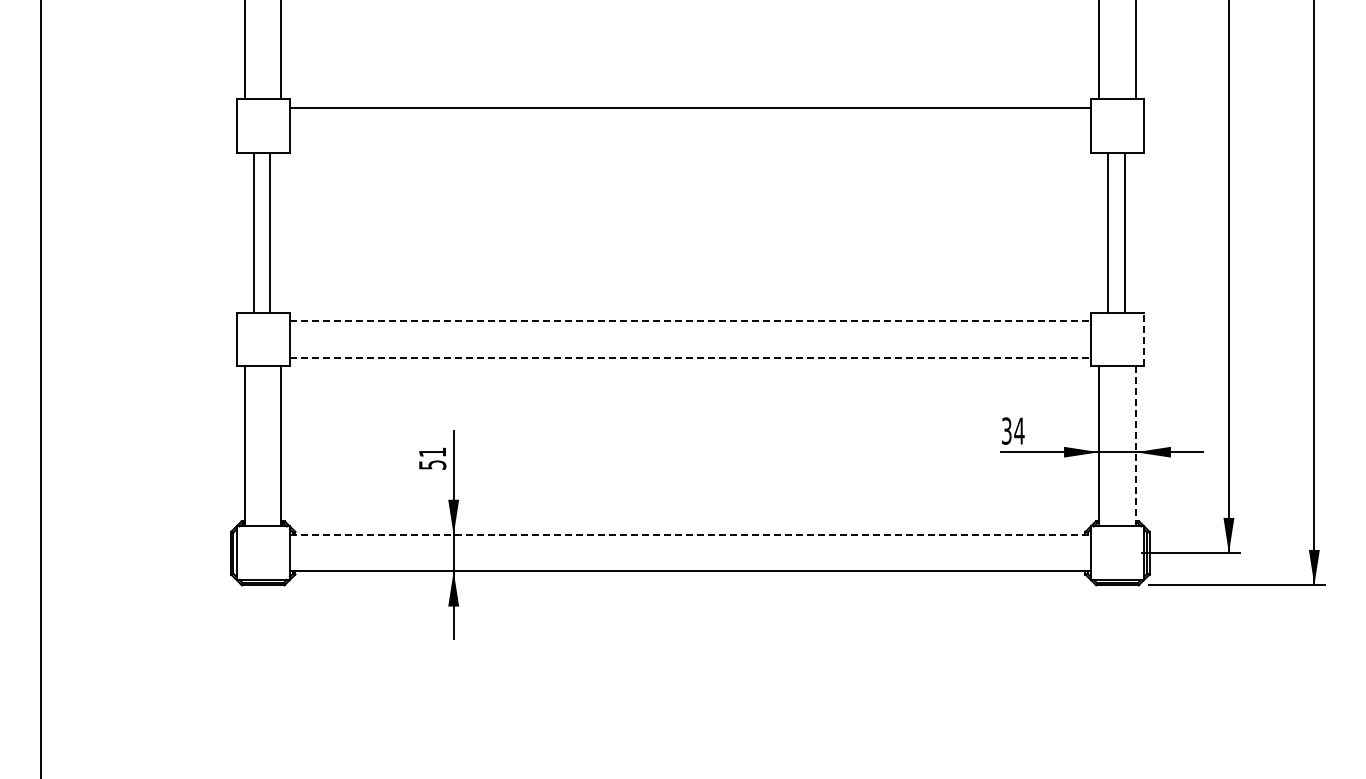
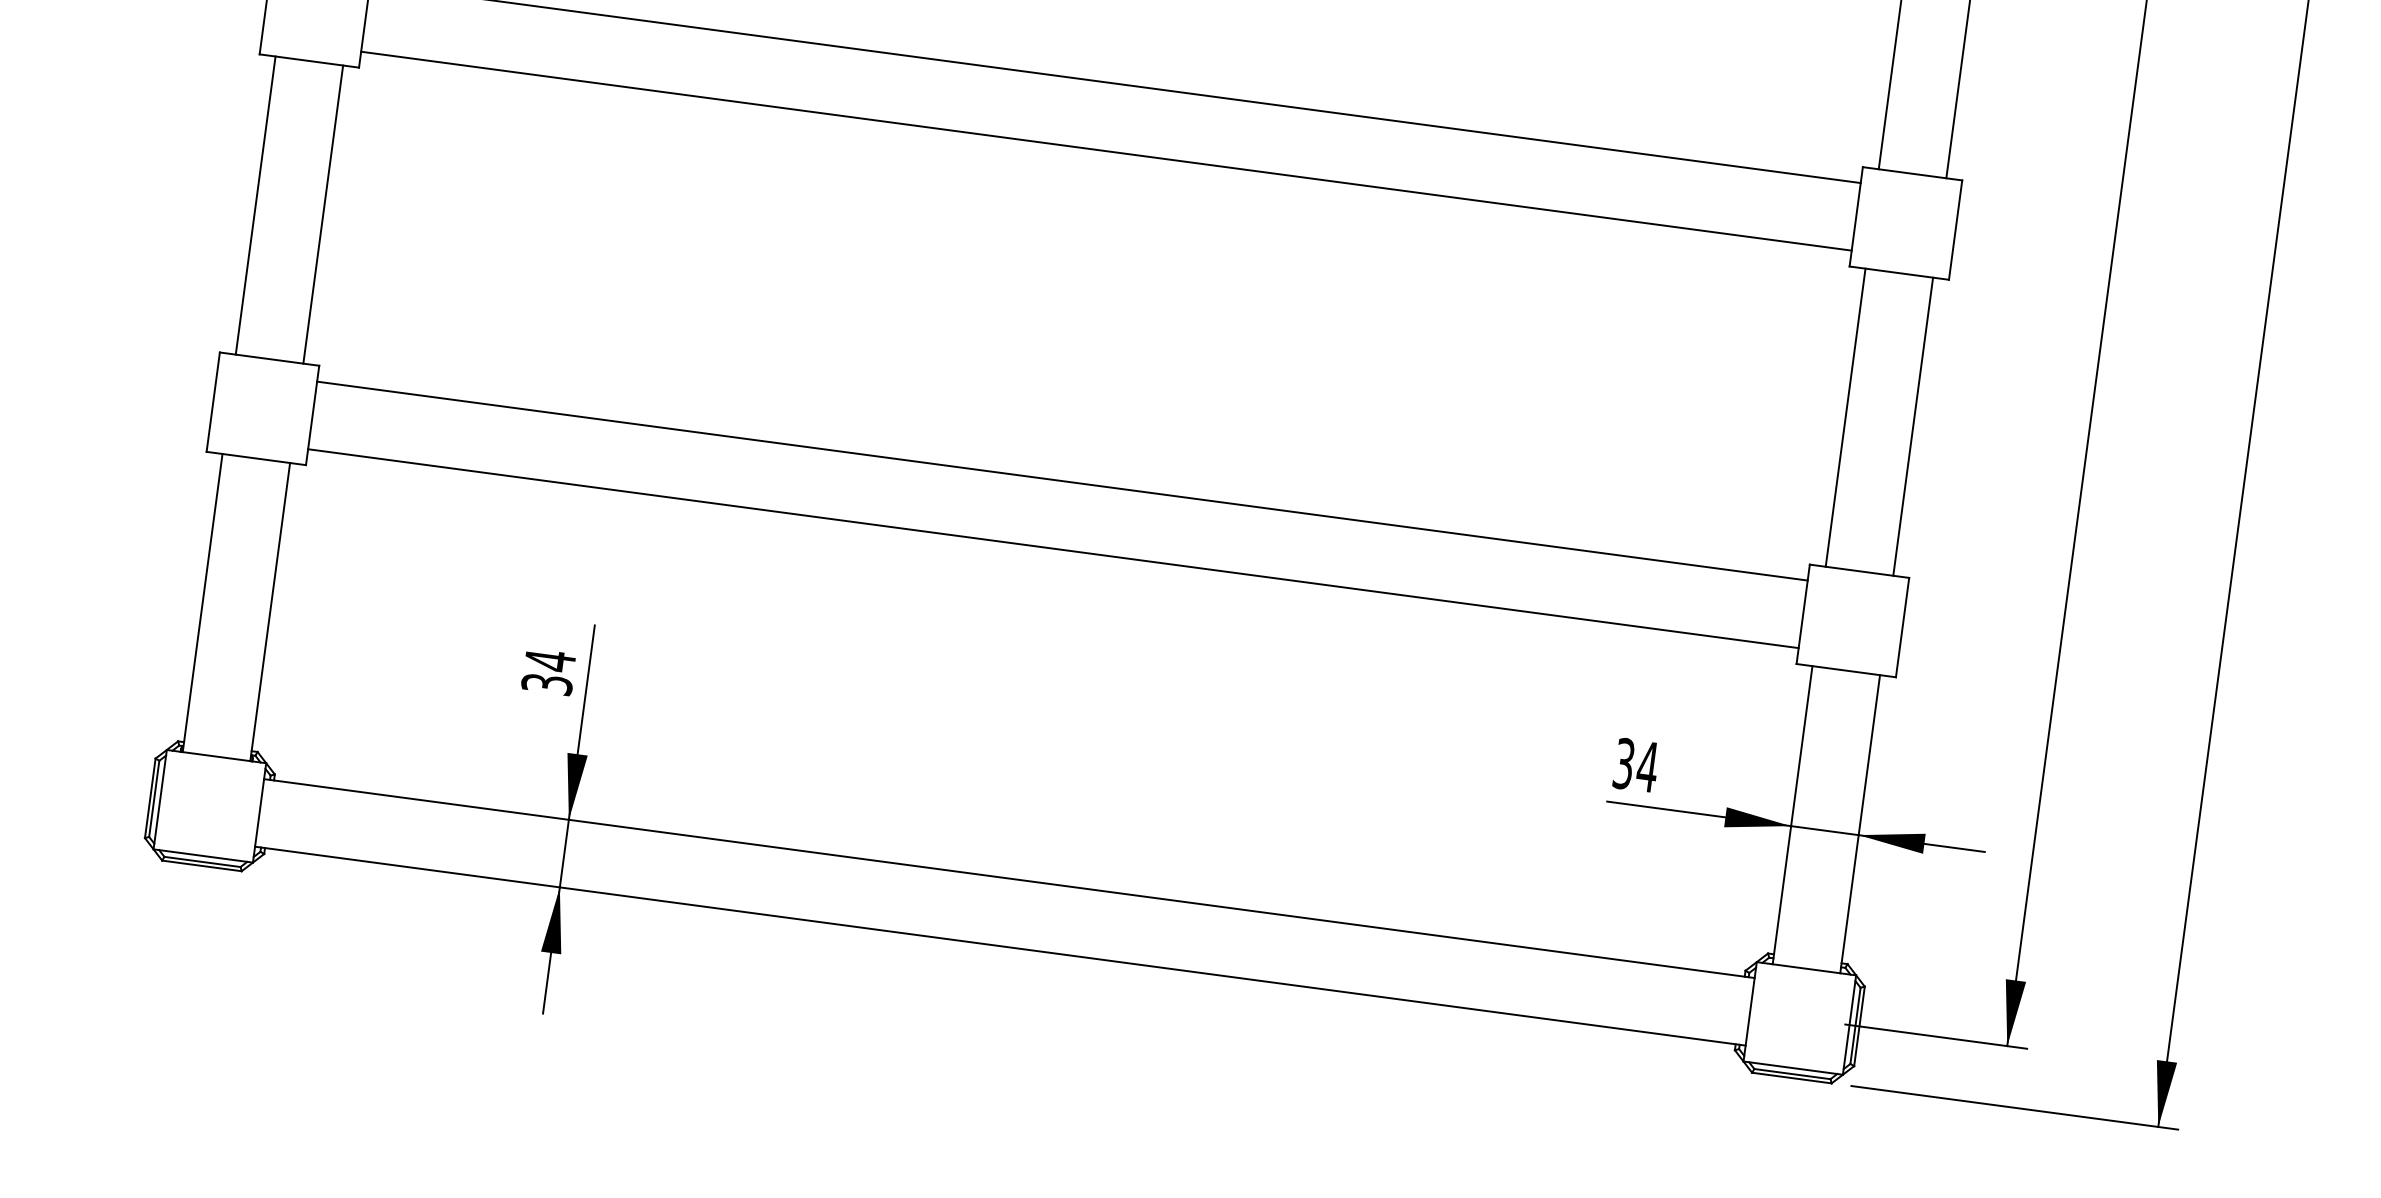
line: (689, 144) -> (1104, 151), added
line: (254, 232) -> (323, 214), moved
line: (270, 232) -> (256, 205), moved
line: (1107, 232) -> (1913, 426), moved
line: (1125, 232) -> (1845, 417), moved
line: (690, 321) -> (1062, 481), dashed -> solid
line: (1144, 339) -> (1903, 627), dashed -> solid
line: (690, 357) -> (1053, 548), dashed -> solid
line: (1135, 446) -> (1859, 824), dashed -> solid
text: (431, 458) -> (546, 671), 51 -> 34
line: (690, 535) -> (1009, 879), dashed -> solid

